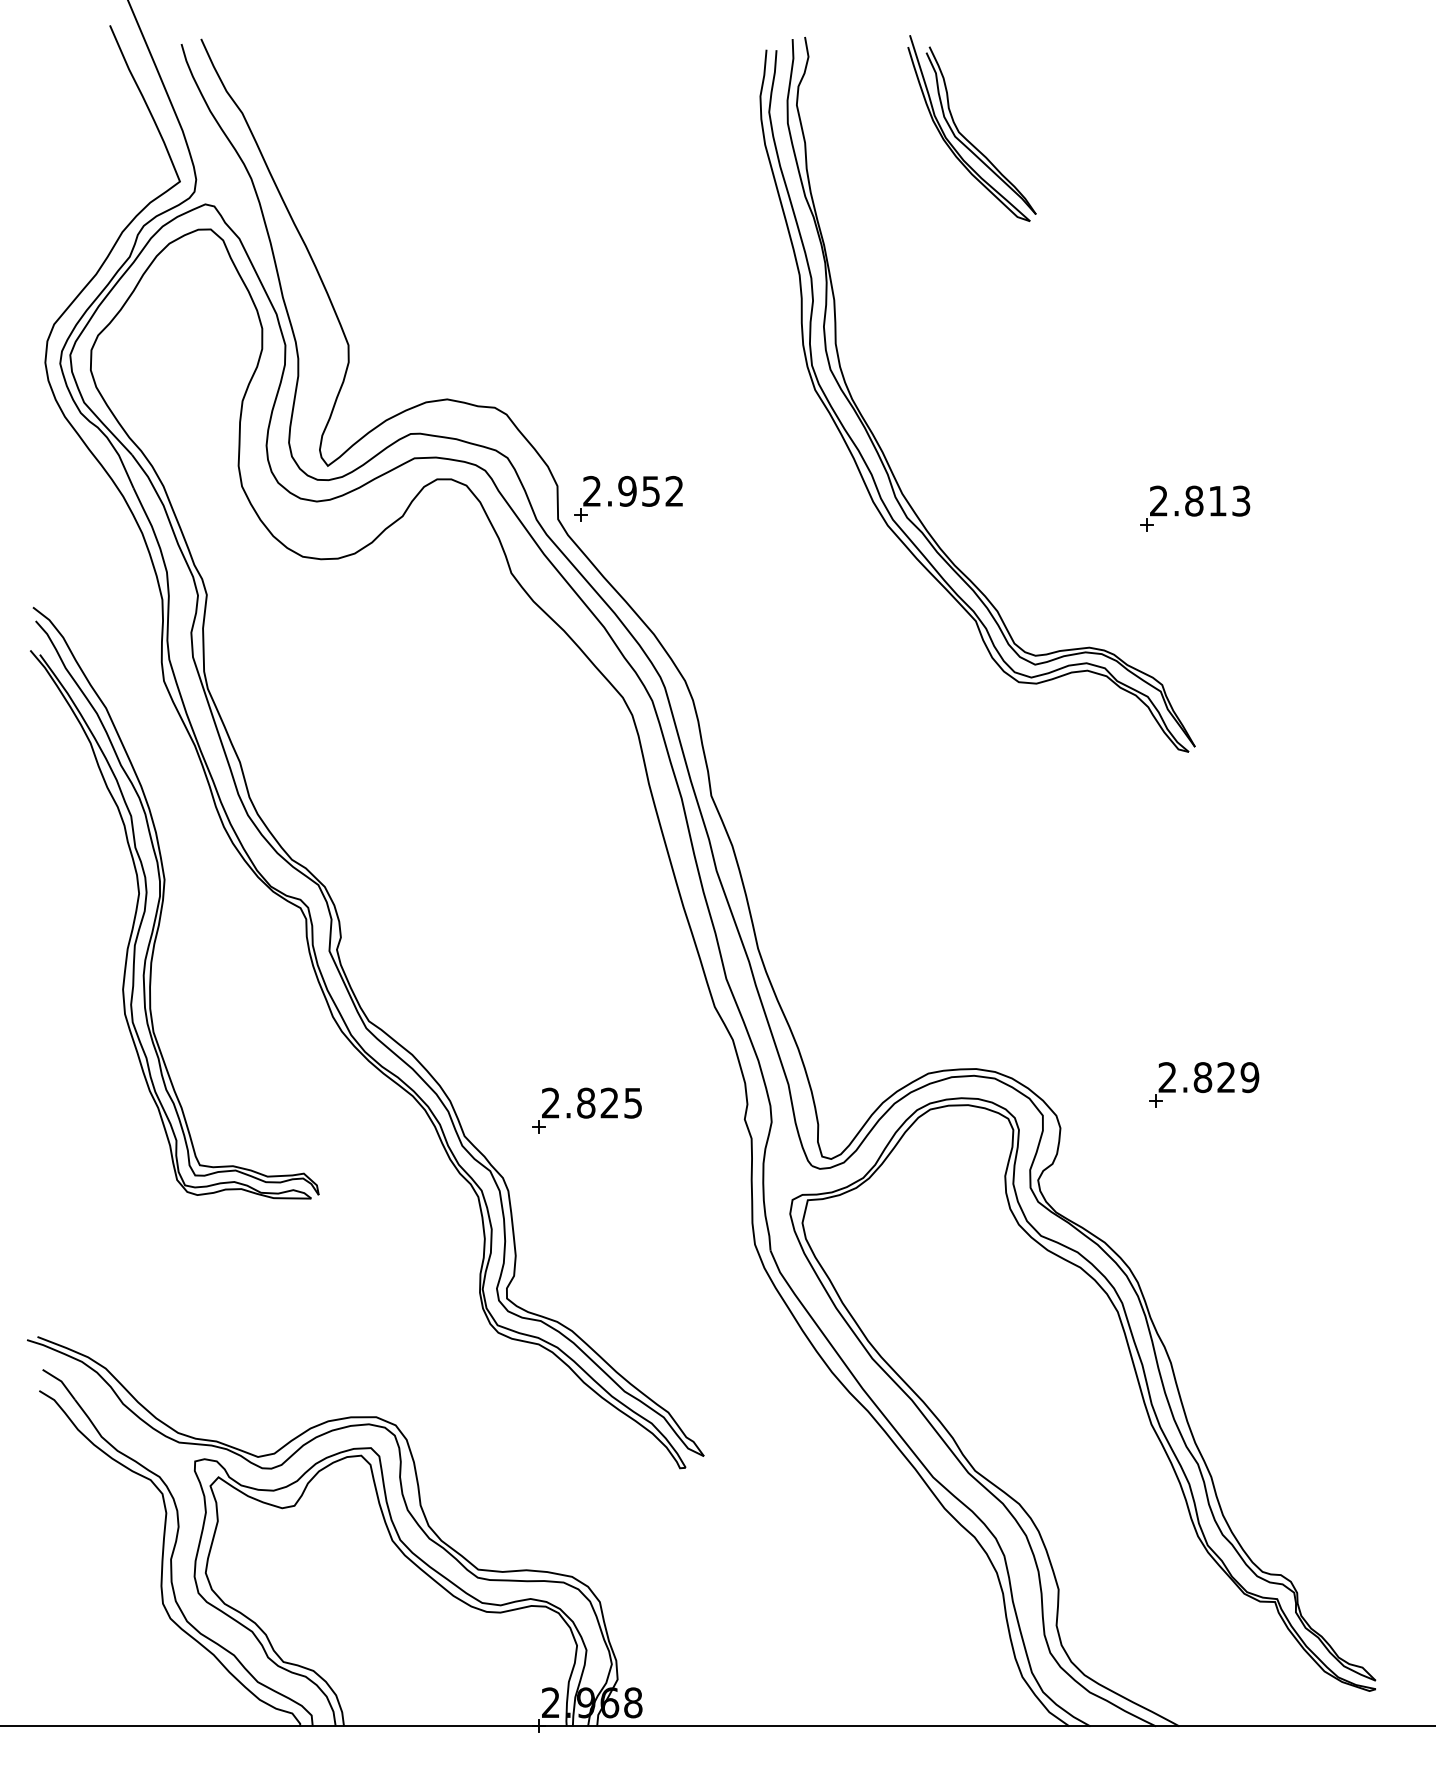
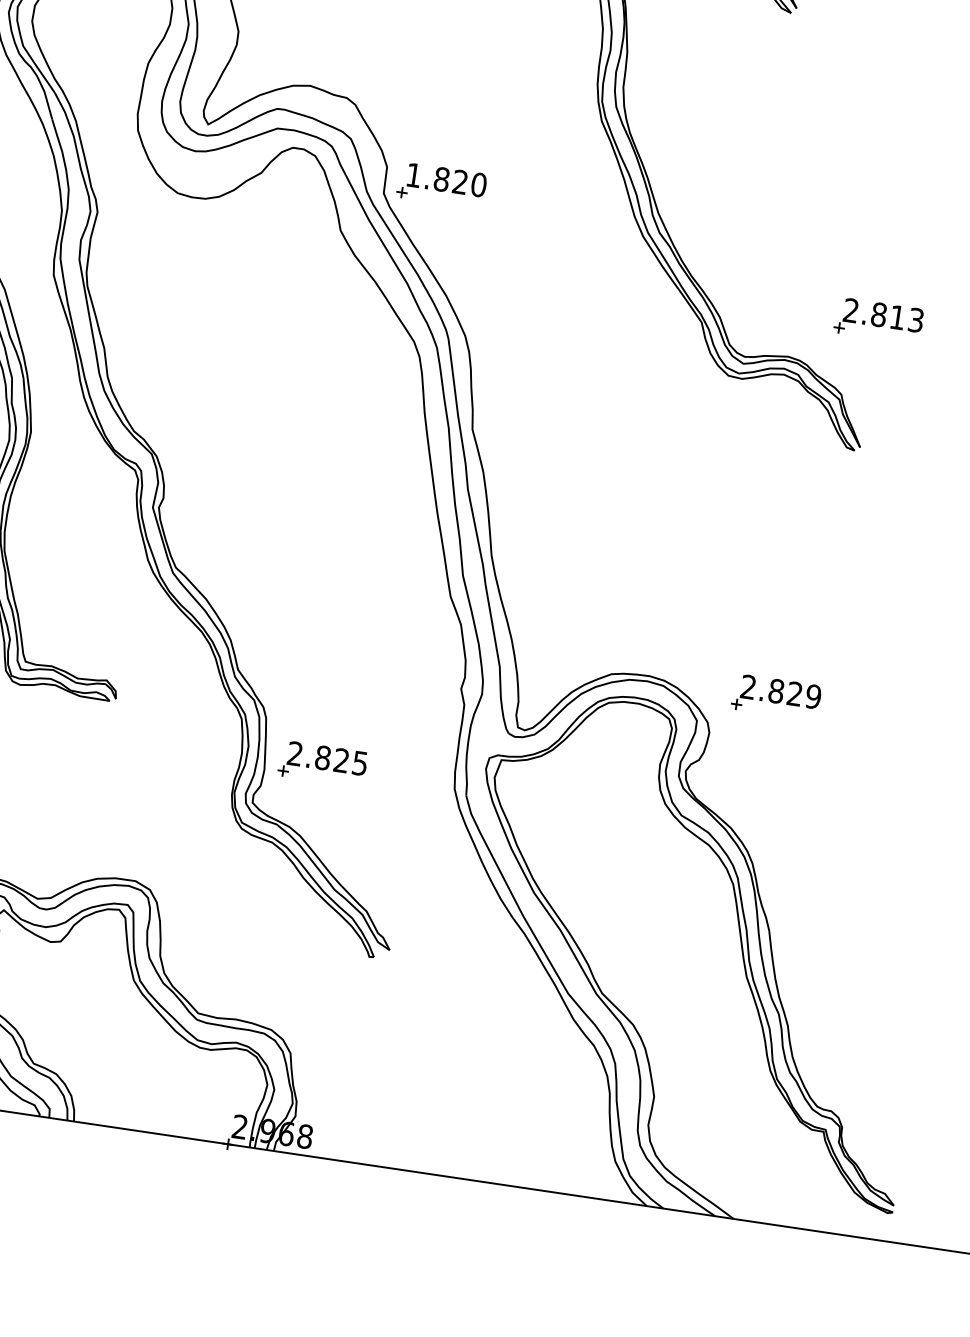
text: (633, 491) -> (446, 180), 2.952 -> 1.820
part: (1195, 508) -> (879, 320), moved
part: (1204, 1084) -> (776, 696), moved
part: (586, 1110) -> (322, 763), moved

